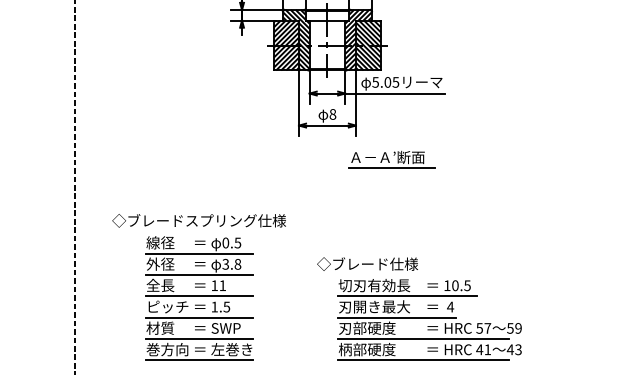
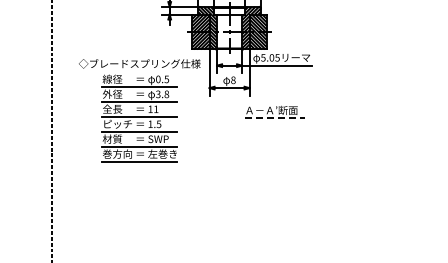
line: (392, 168) -> (275, 118), solid -> dashed
part: (198, 287) -> (139, 110), moved
part: (418, 308) -> (293, 216), removed

